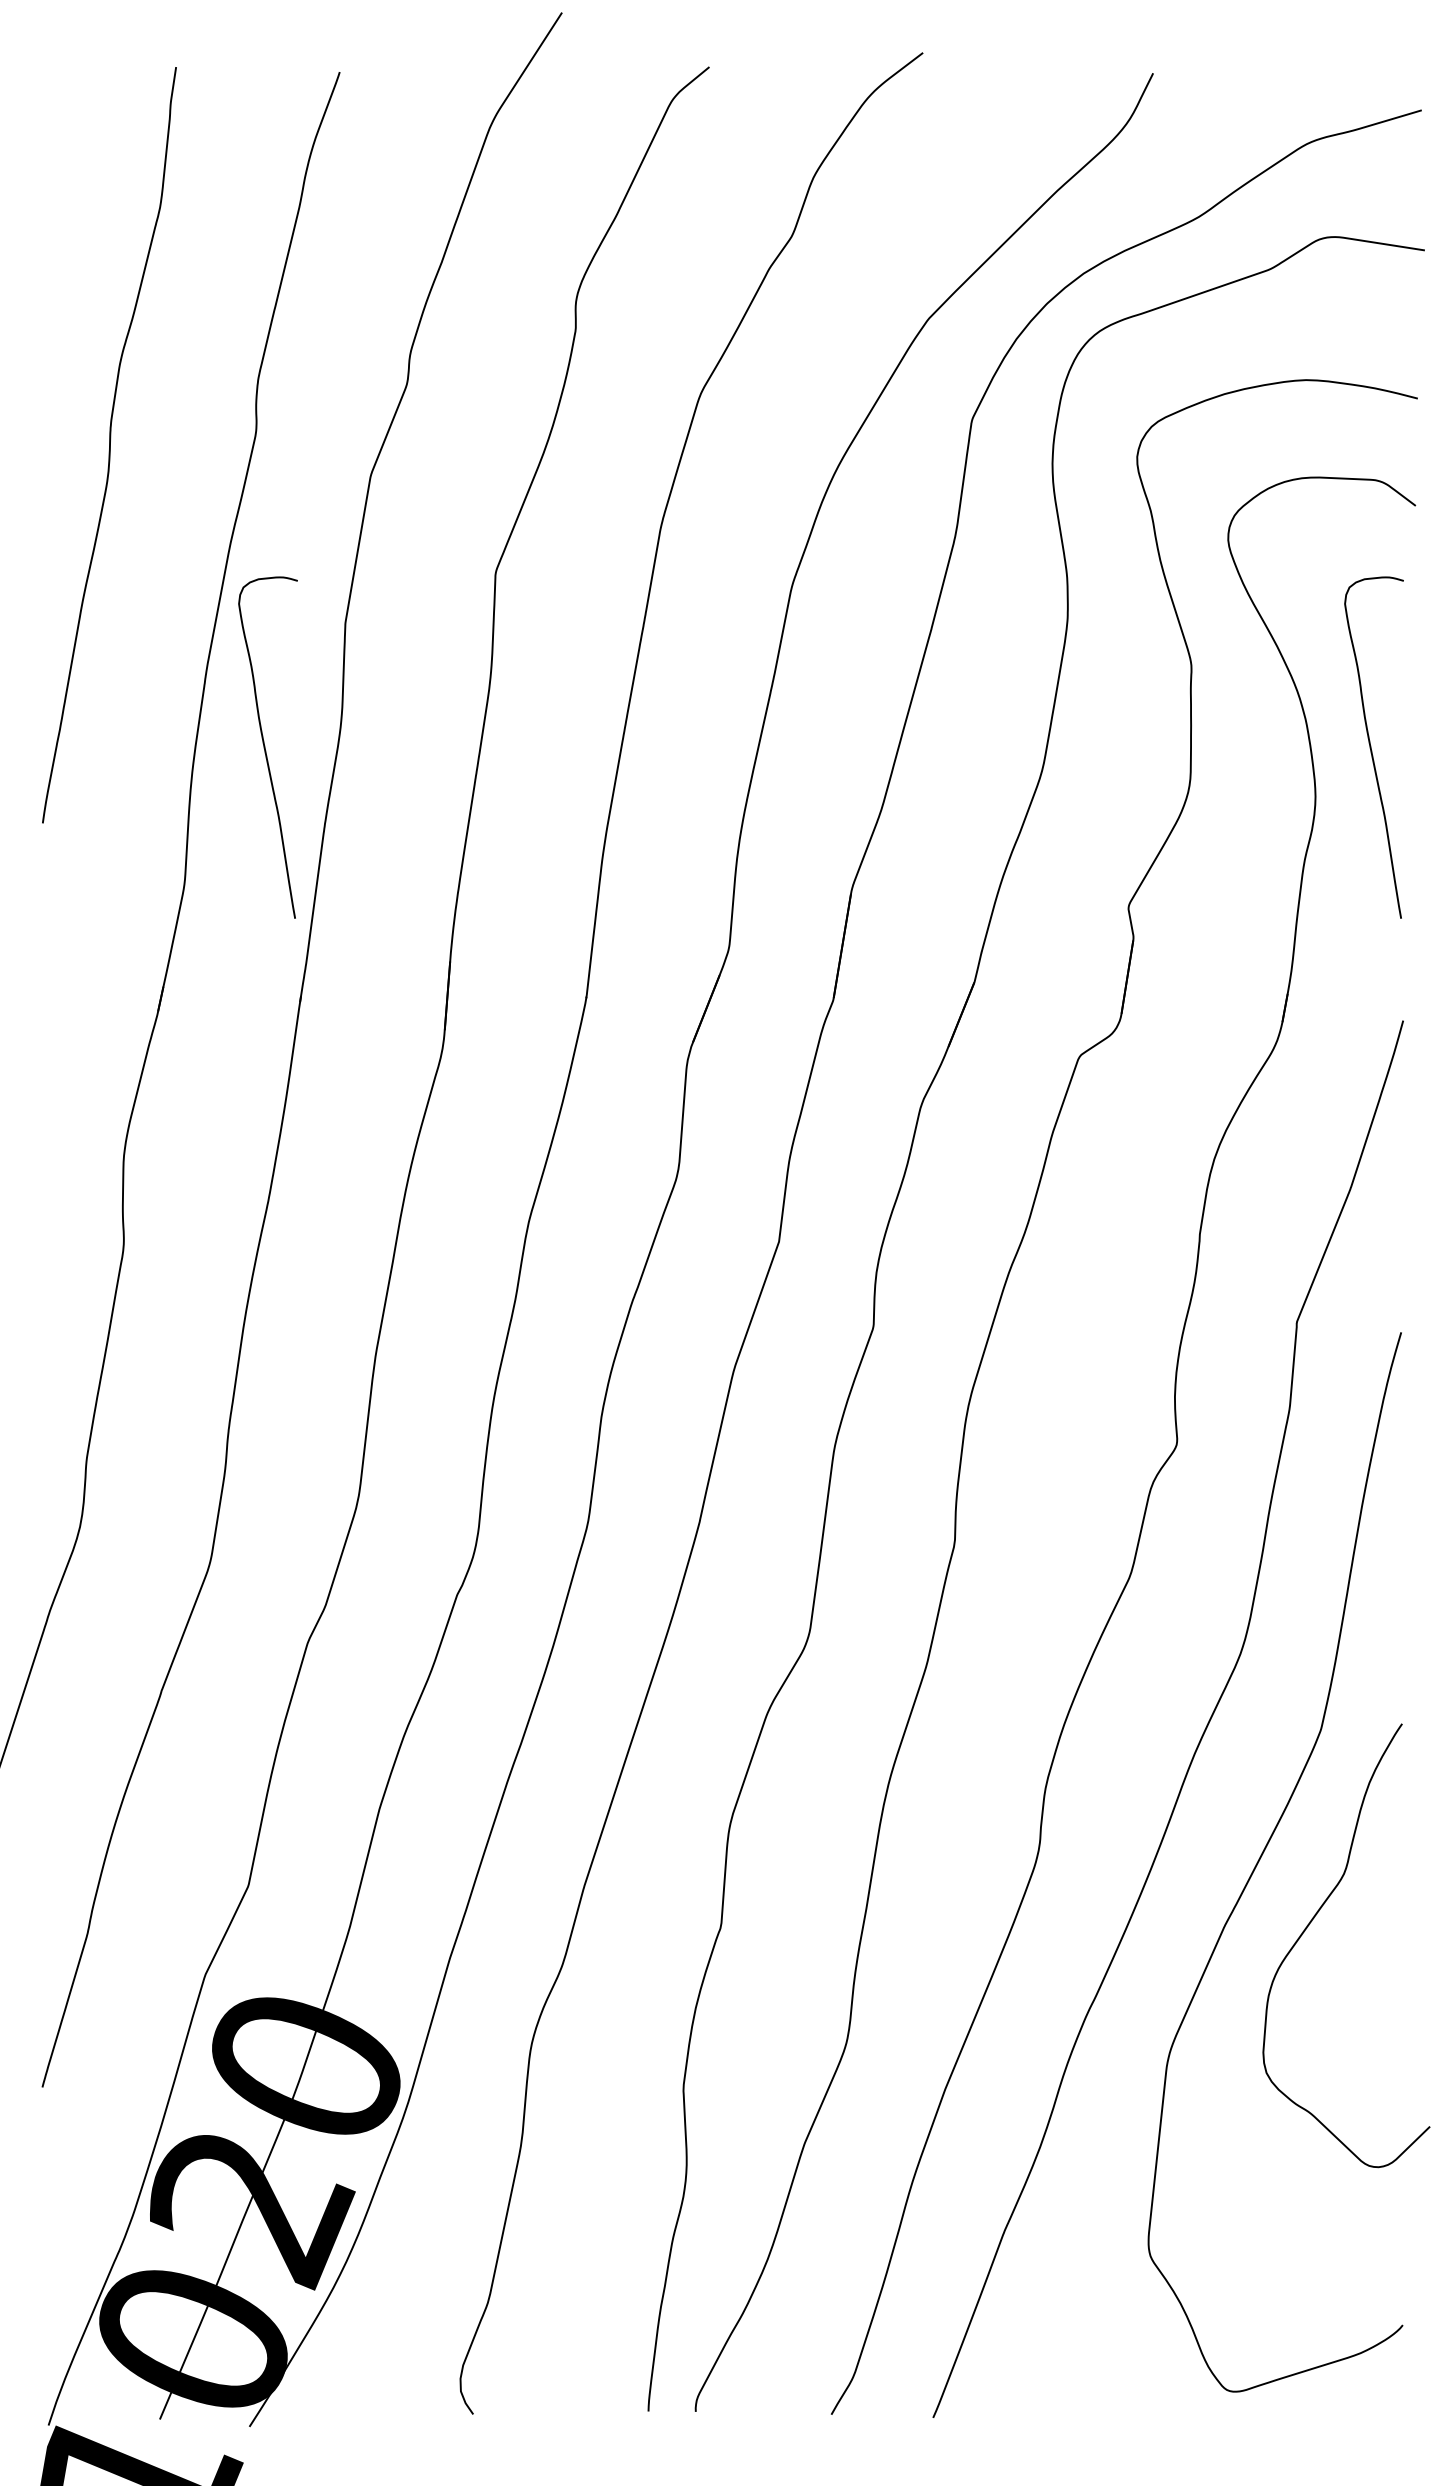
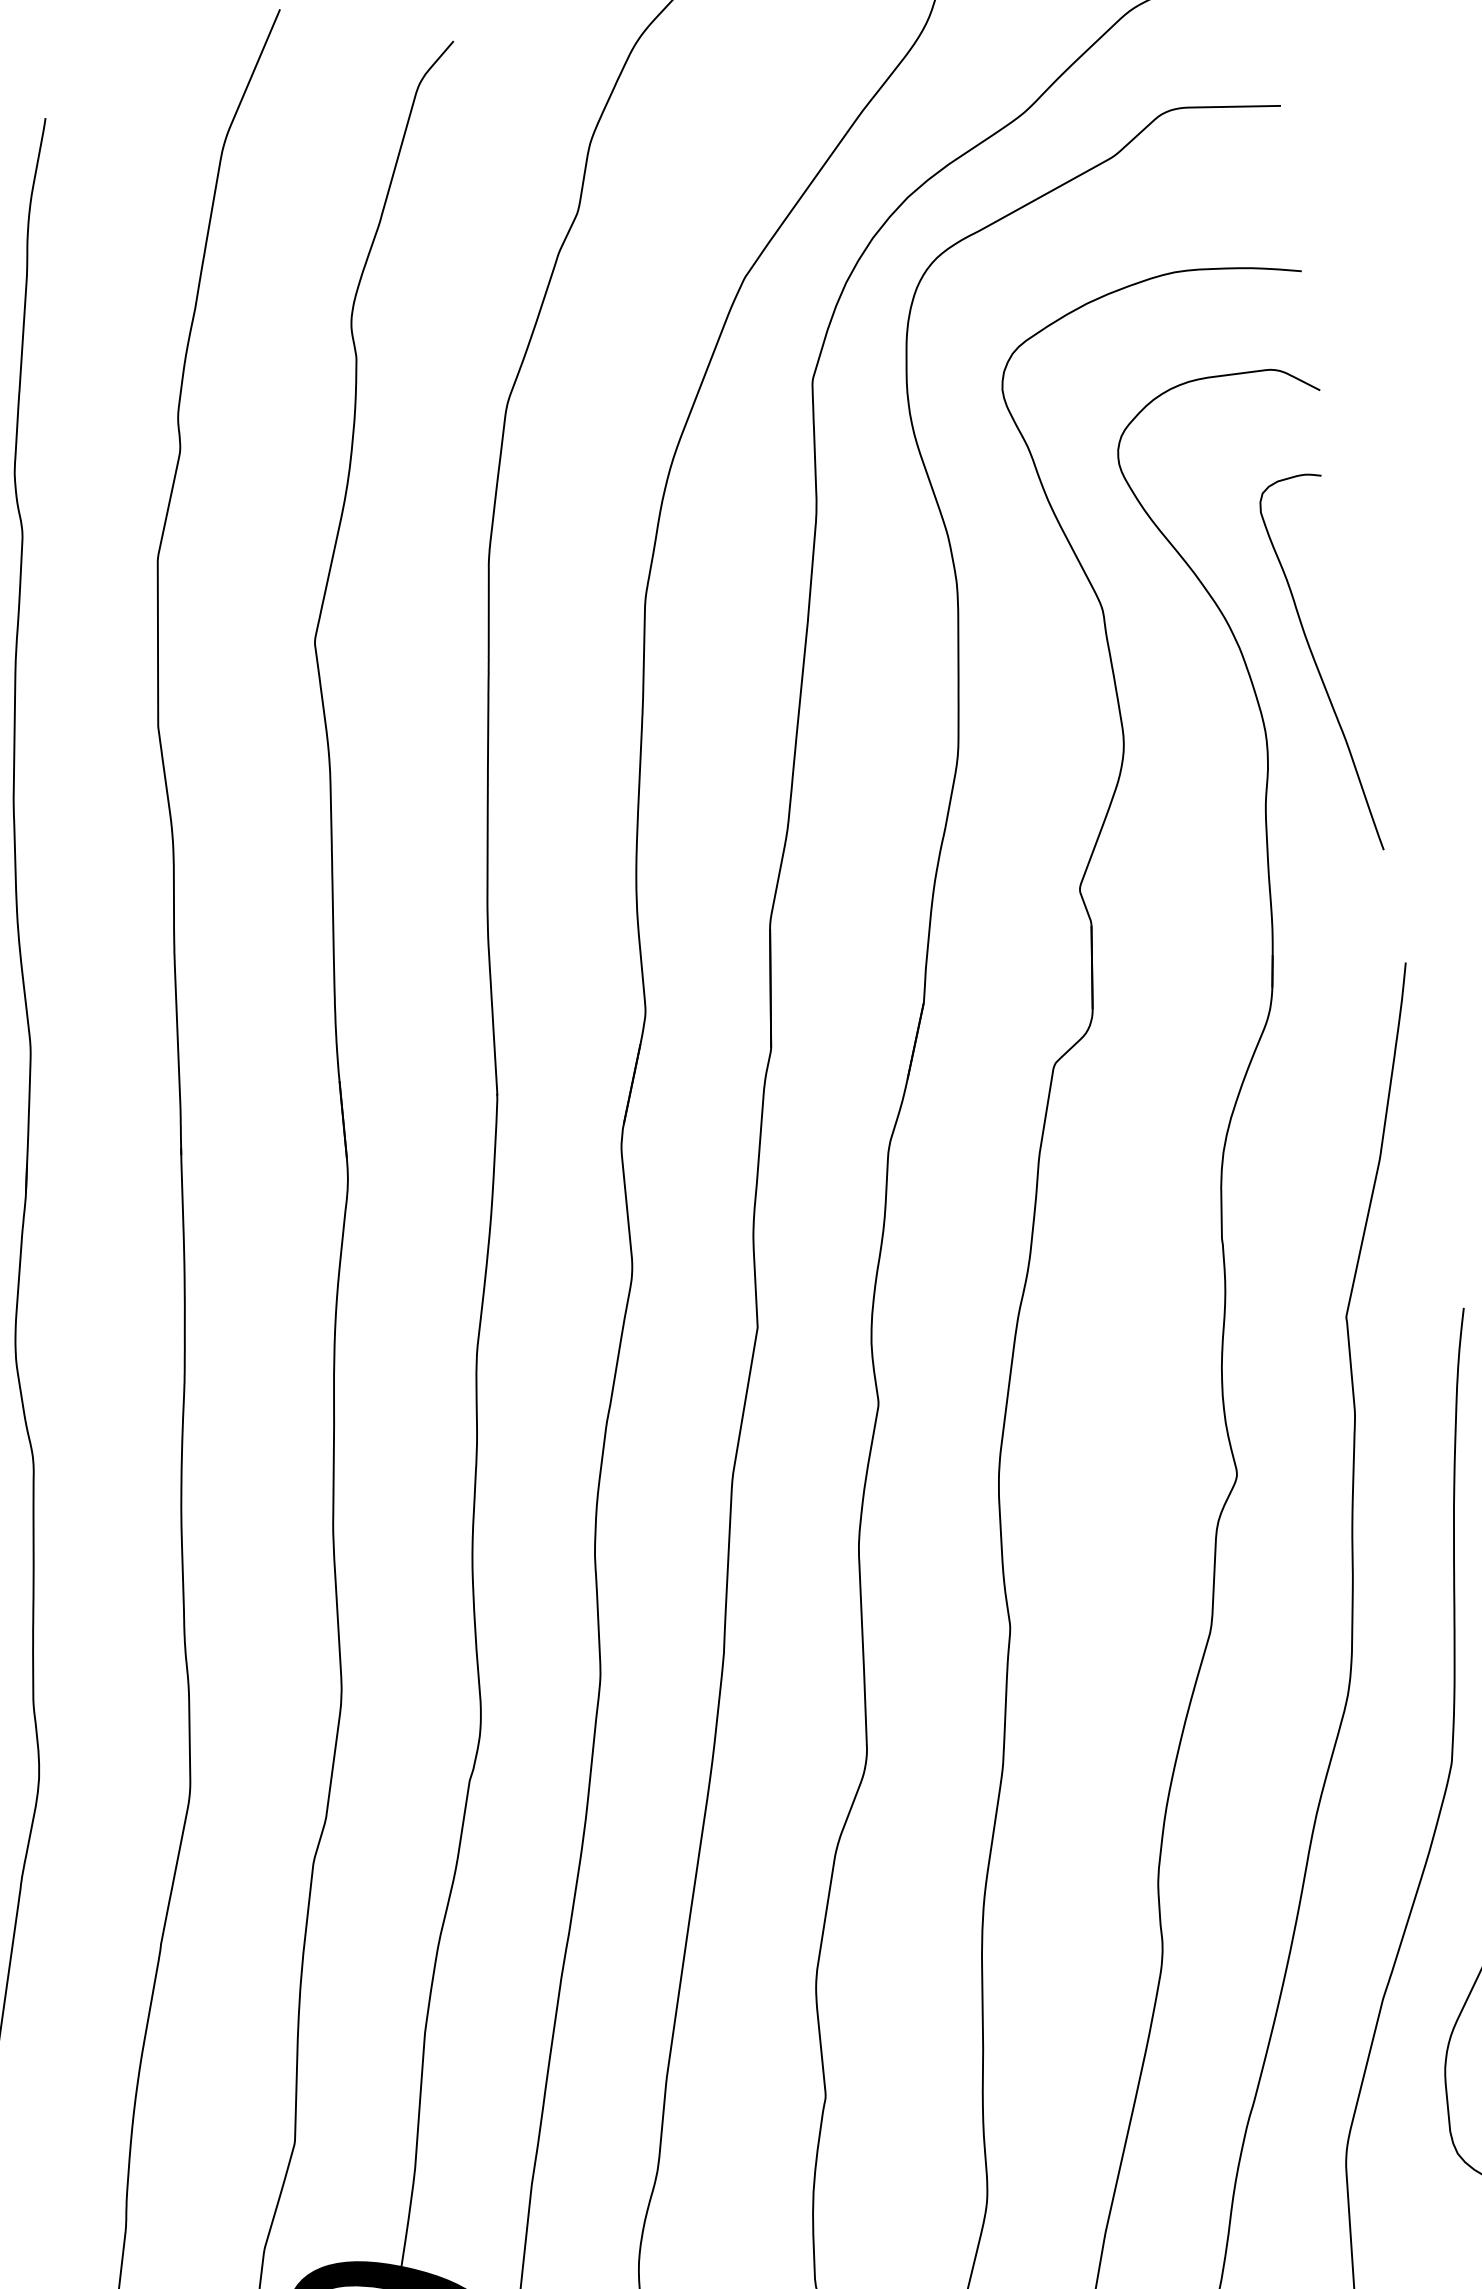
curve: (265, 747) -> (93, 880), removed

